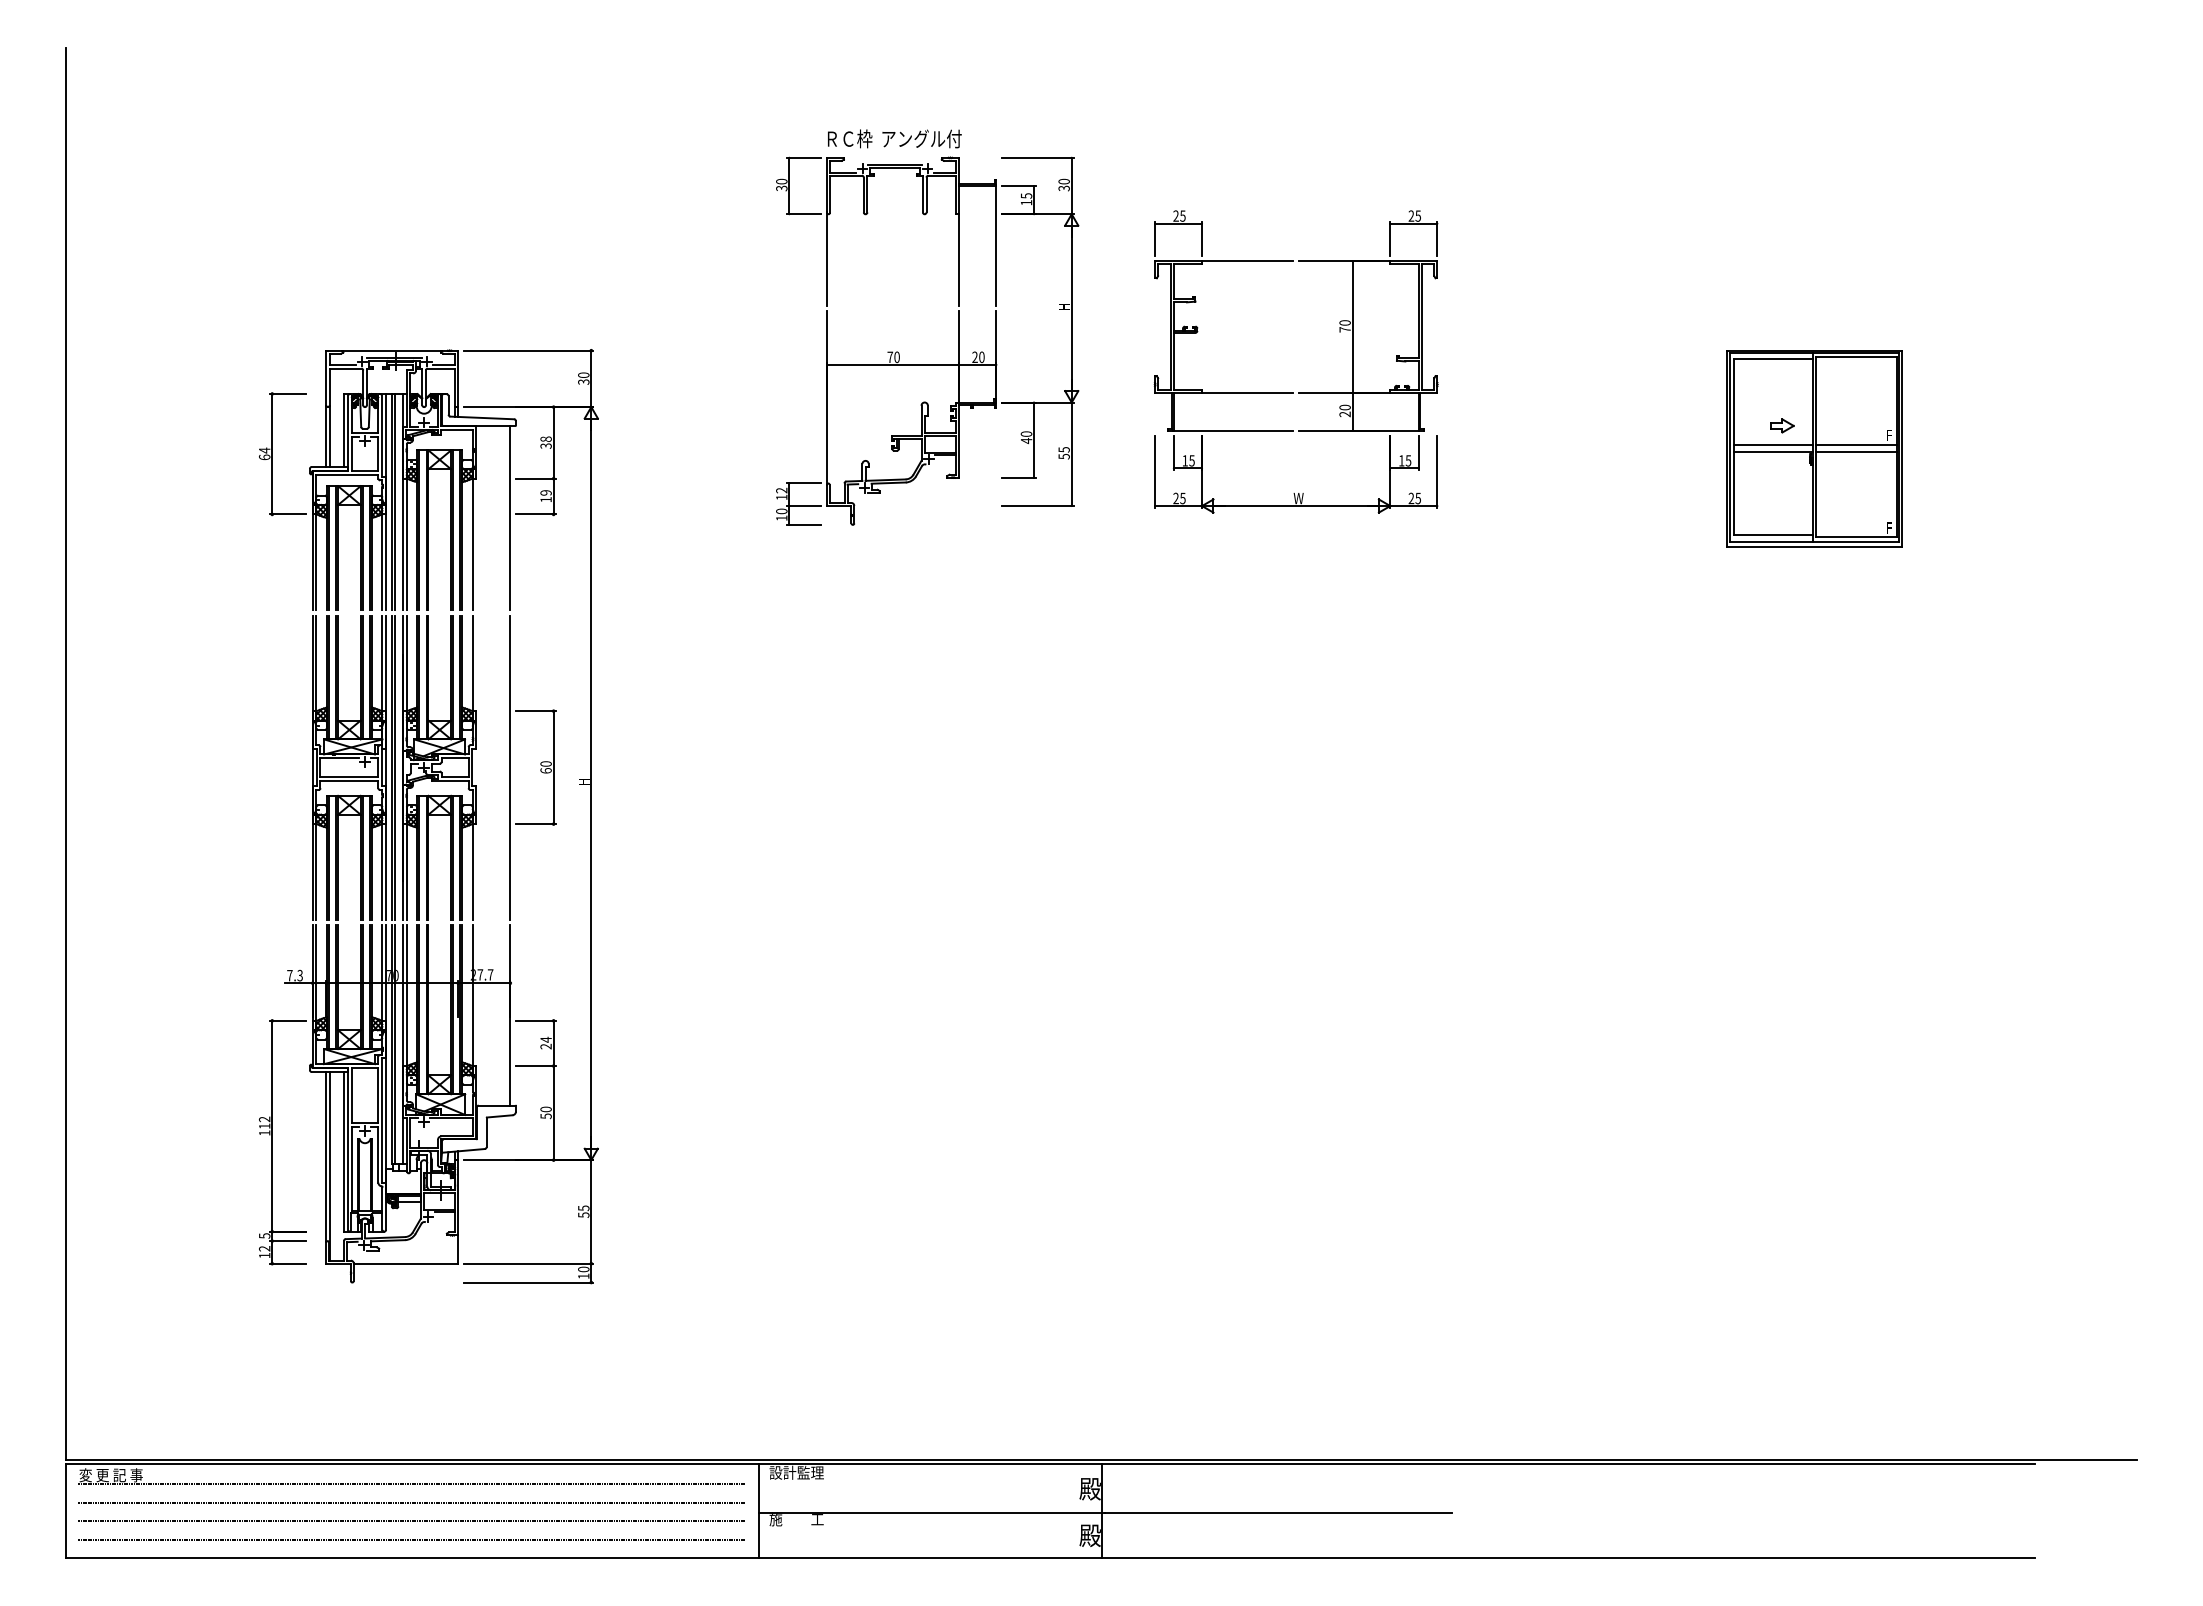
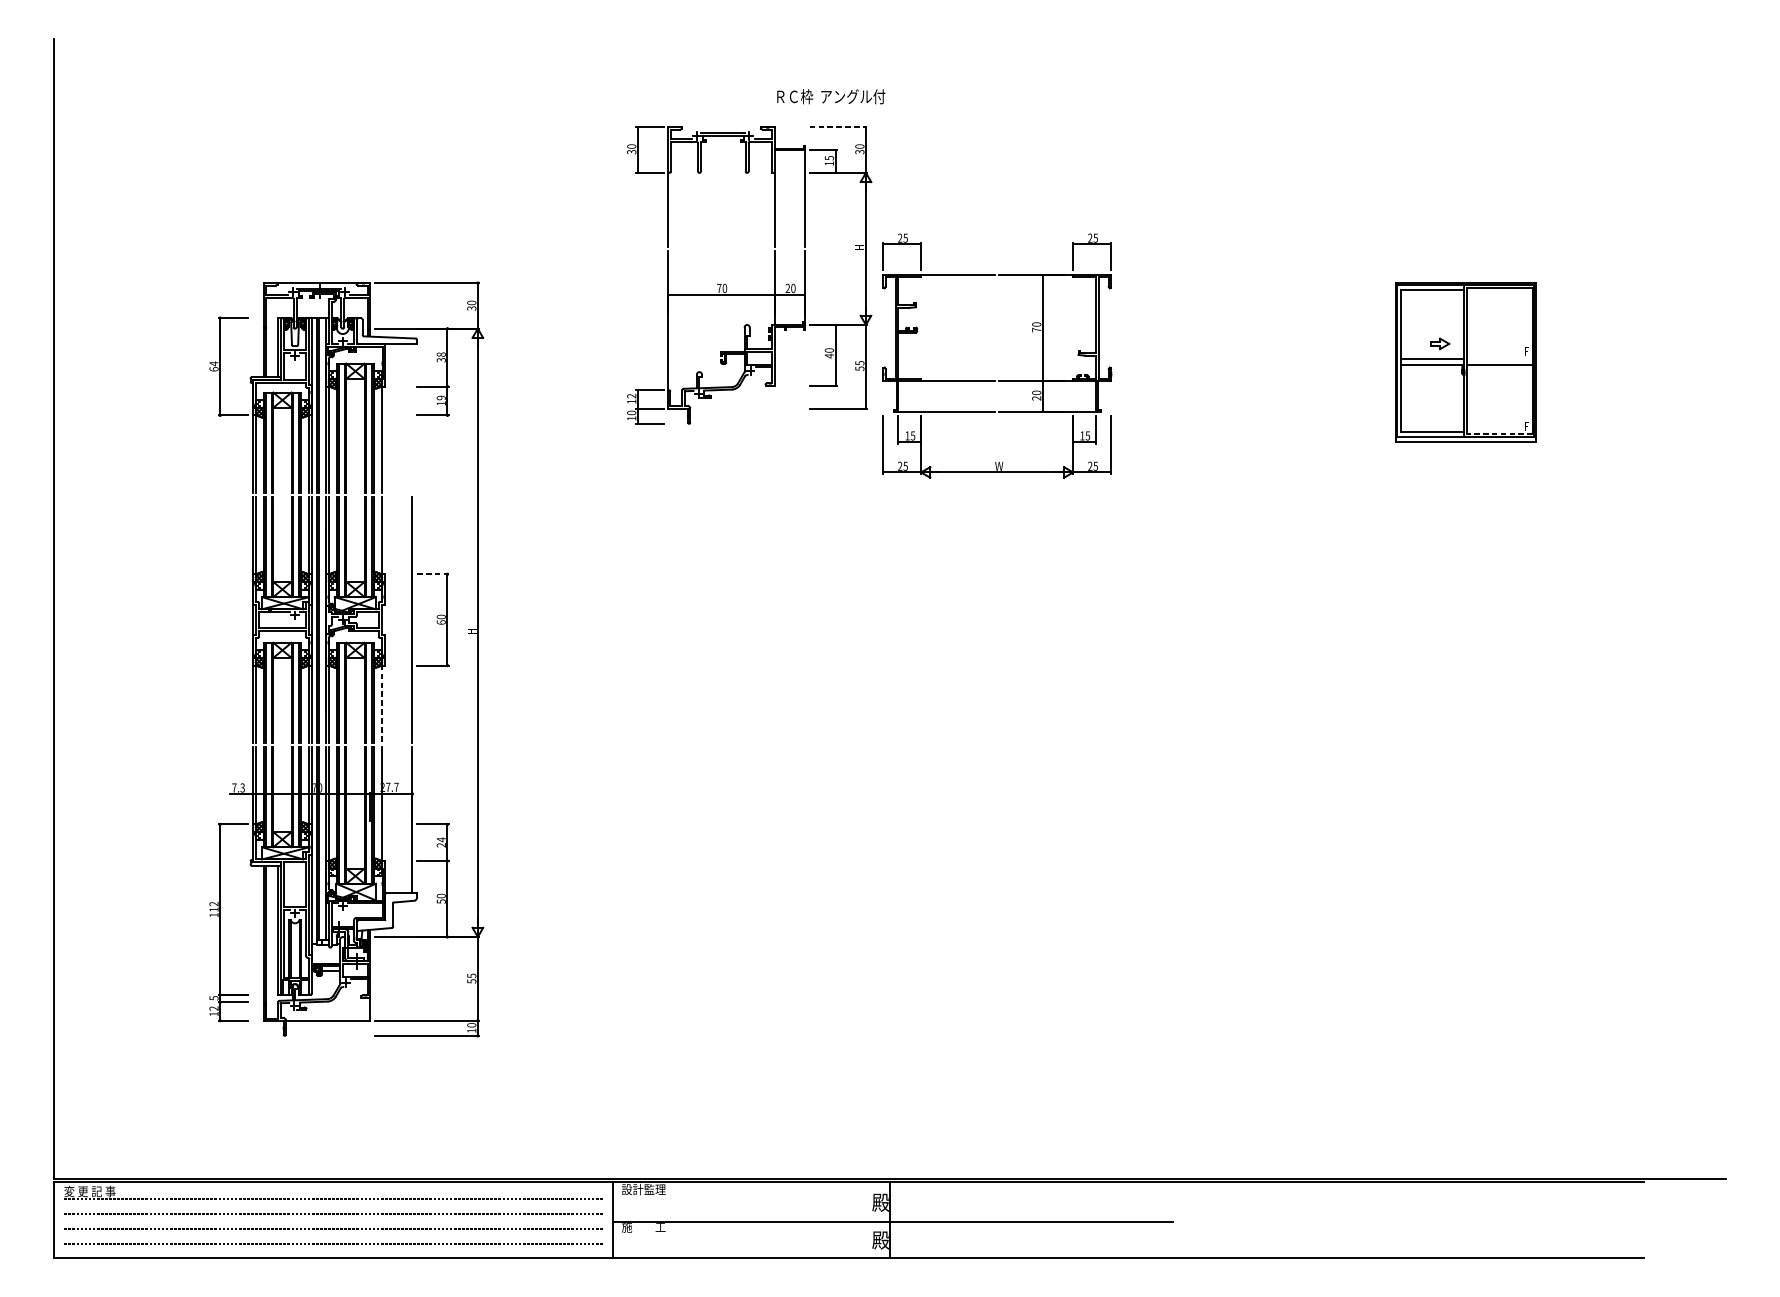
text: (894, 138) -> (831, 96), moved
line: (1037, 157) -> (838, 127), solid -> dashed
part: (1293, 392) -> (995, 380), moved
line: (1856, 444) -> (1499, 358), removed
line: (510, 517) -> (412, 417), removed
line: (1856, 537) -> (1499, 434), solid -> dashed
line: (535, 711) -> (432, 574), solid -> dashed
line: (472, 871) -> (381, 703), solid -> dashed

